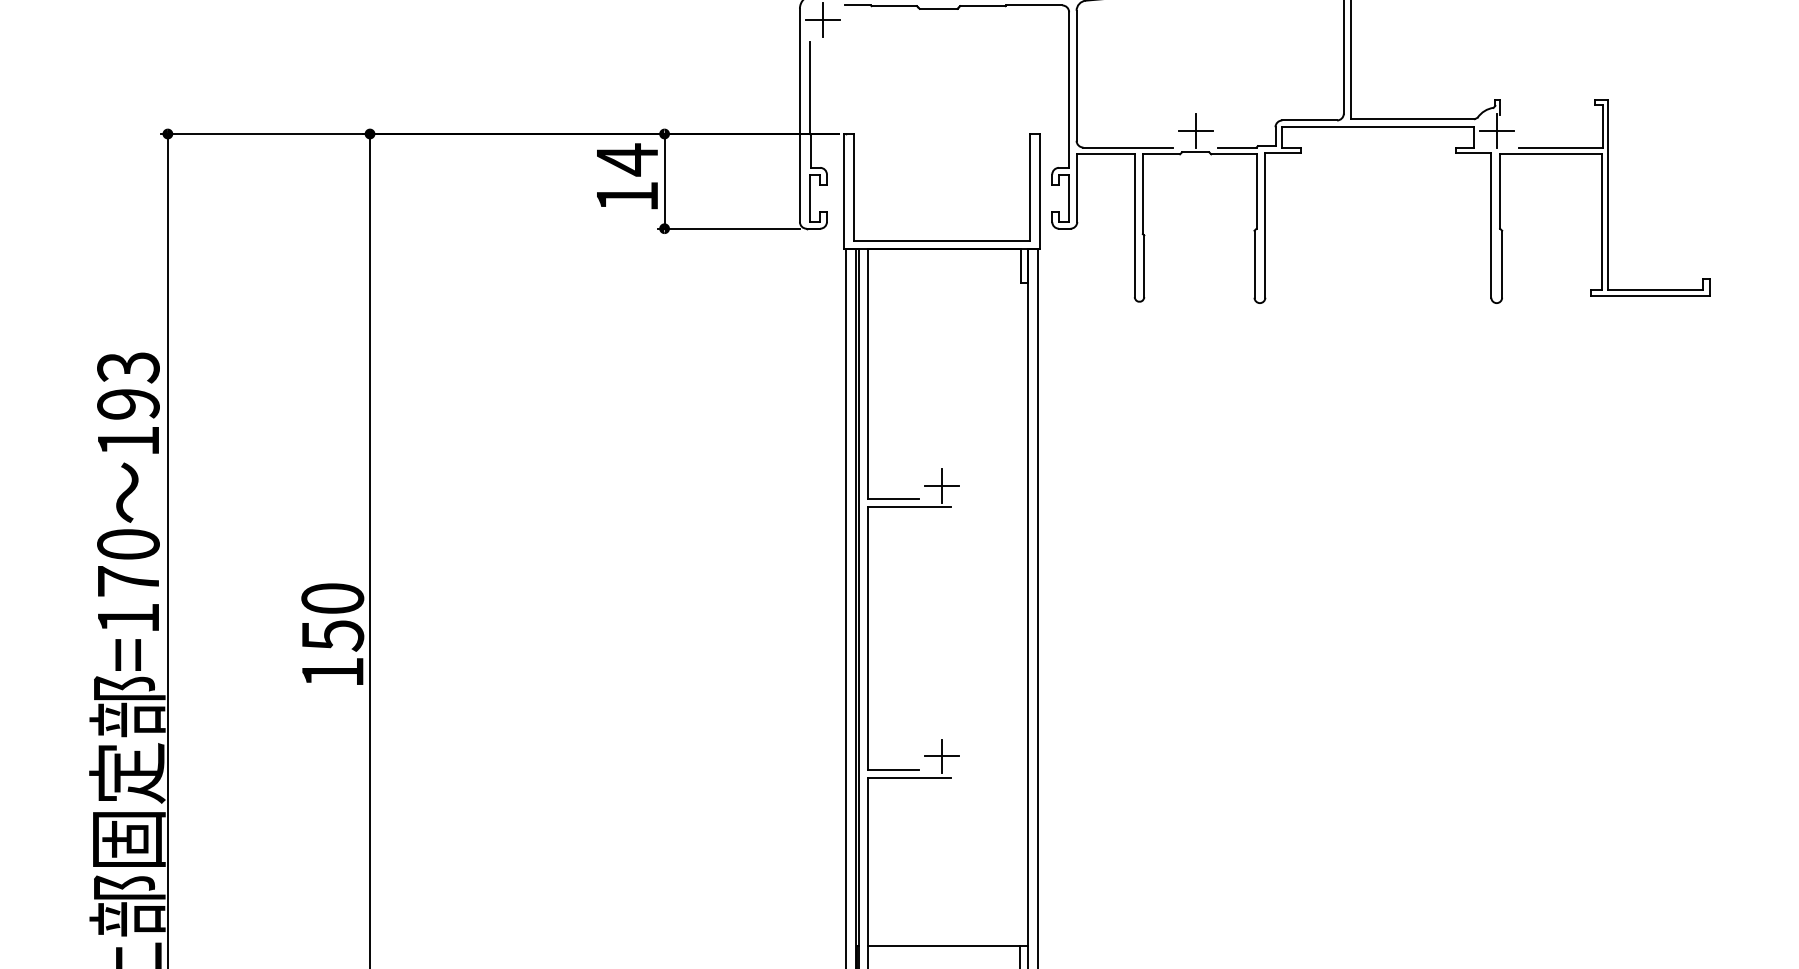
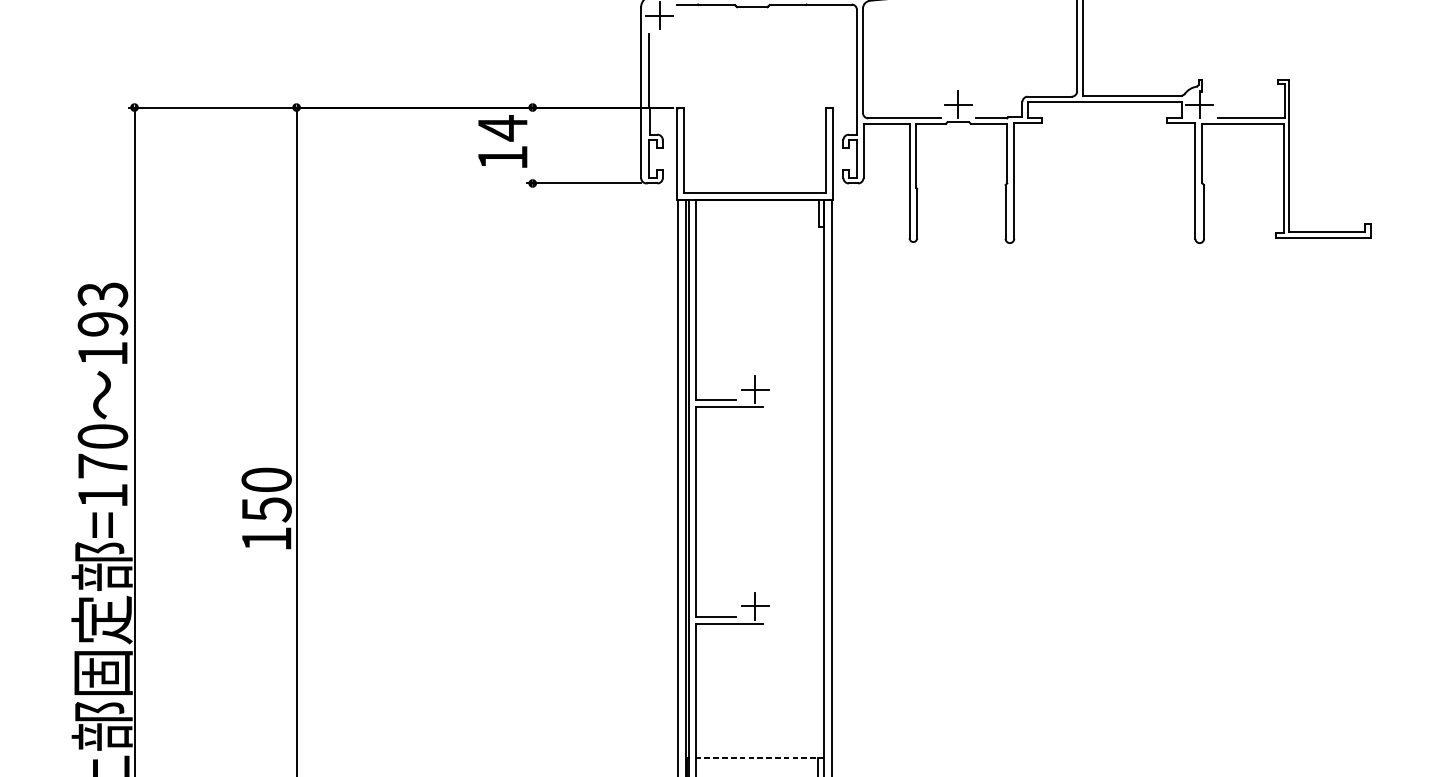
line: (664, 181) -> (532, 145), removed
line: (948, 945) -> (760, 758), solid -> dashed

